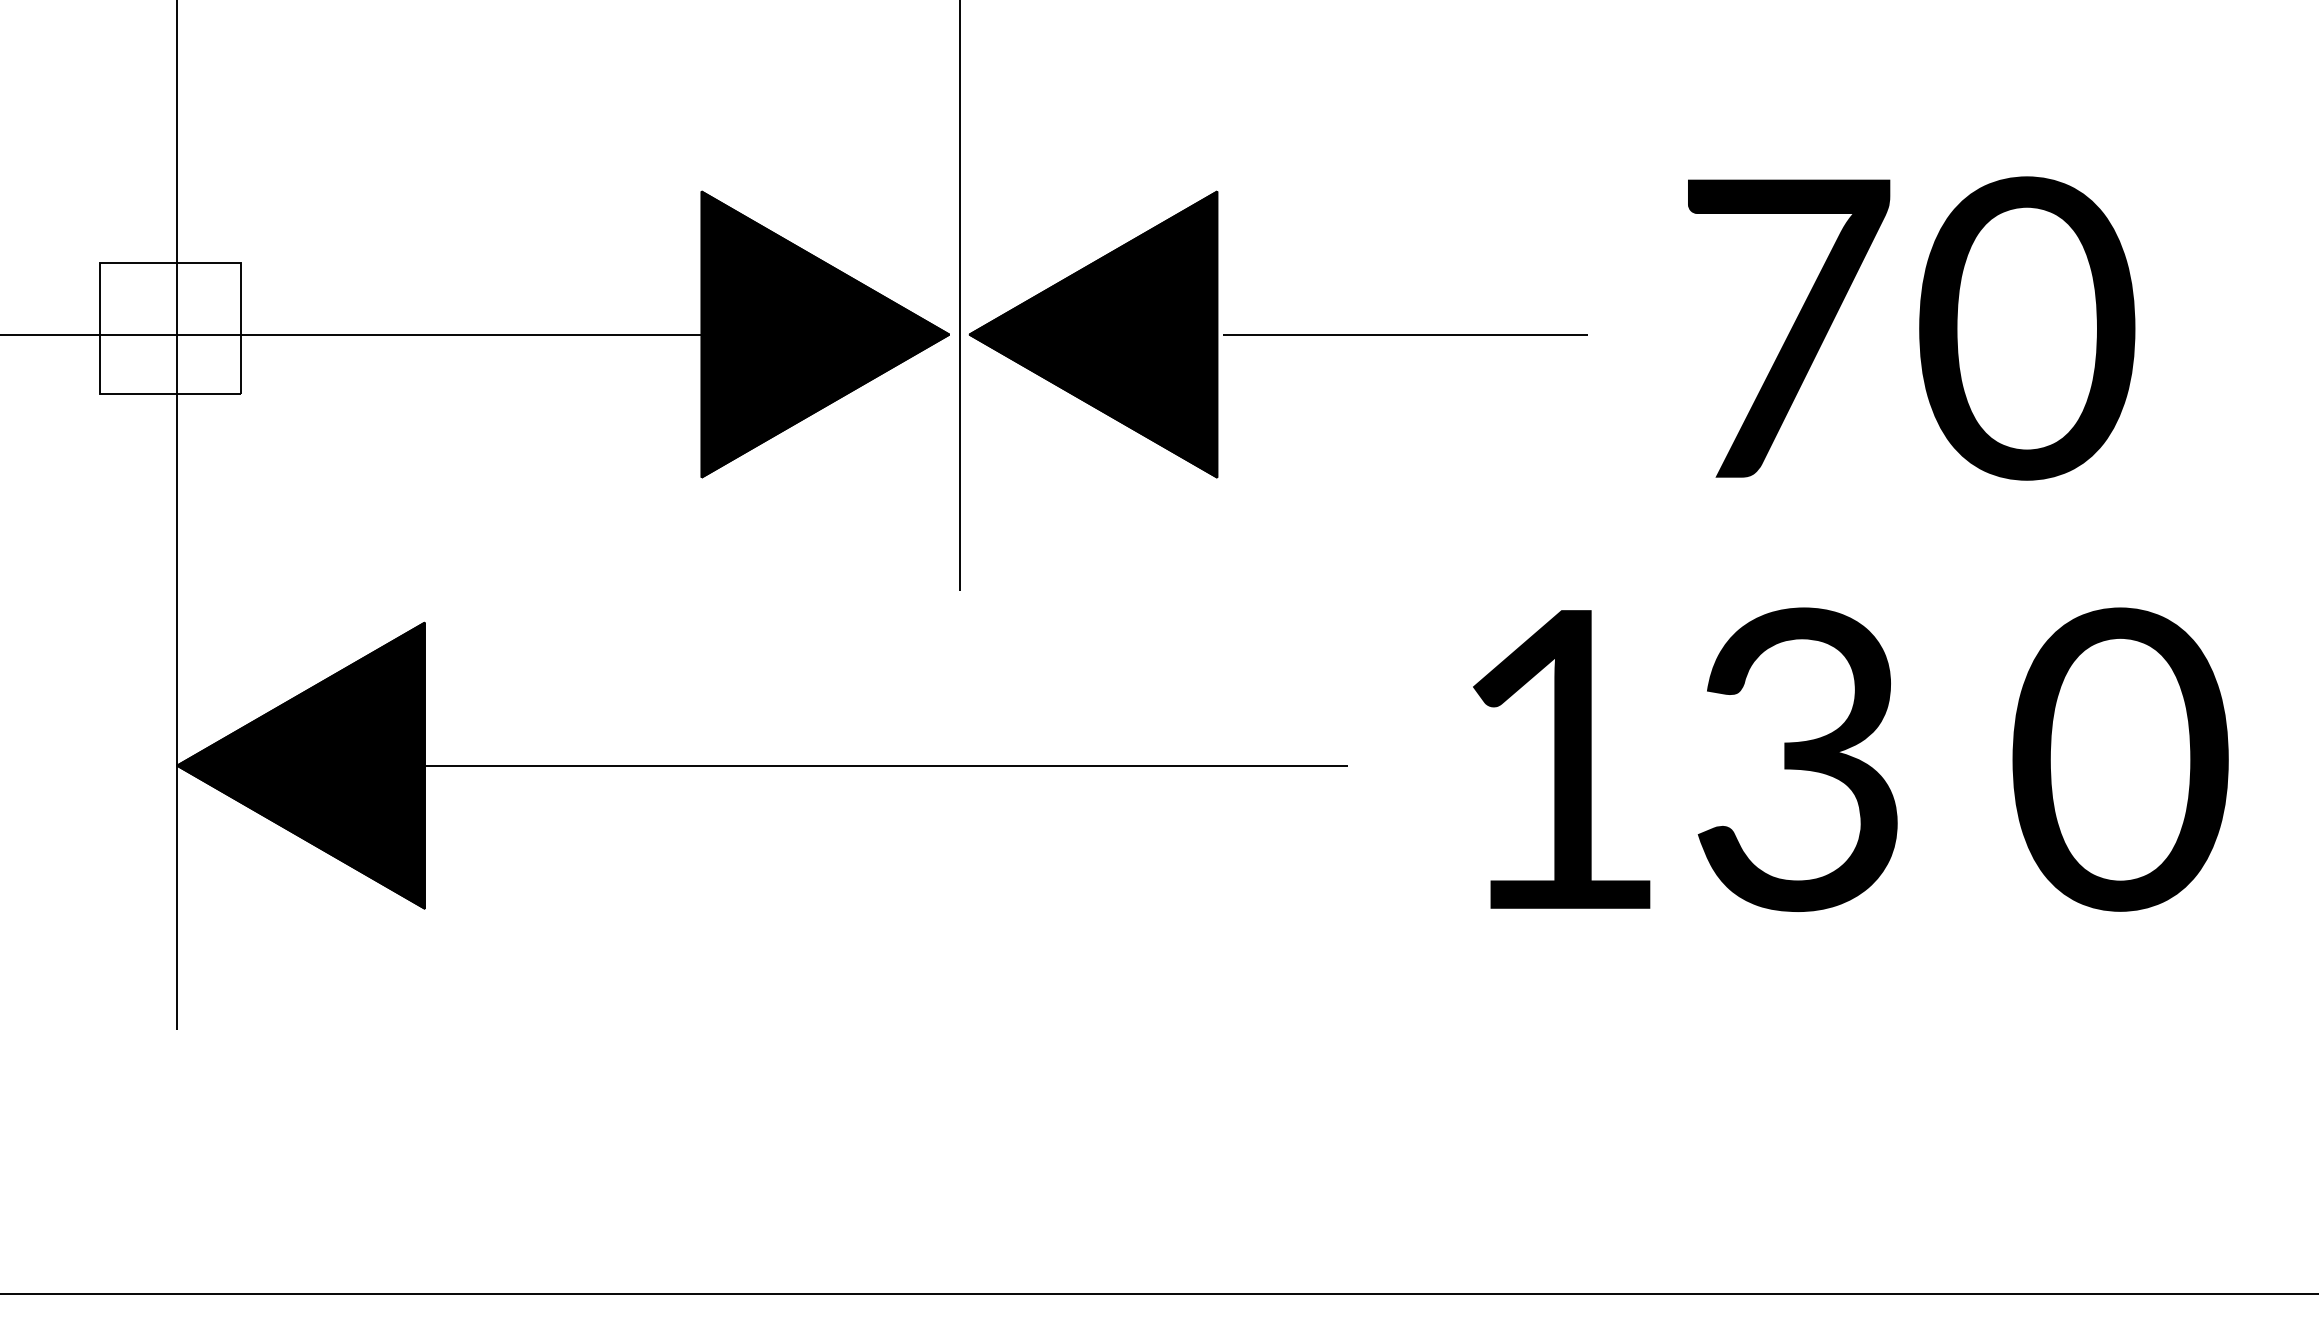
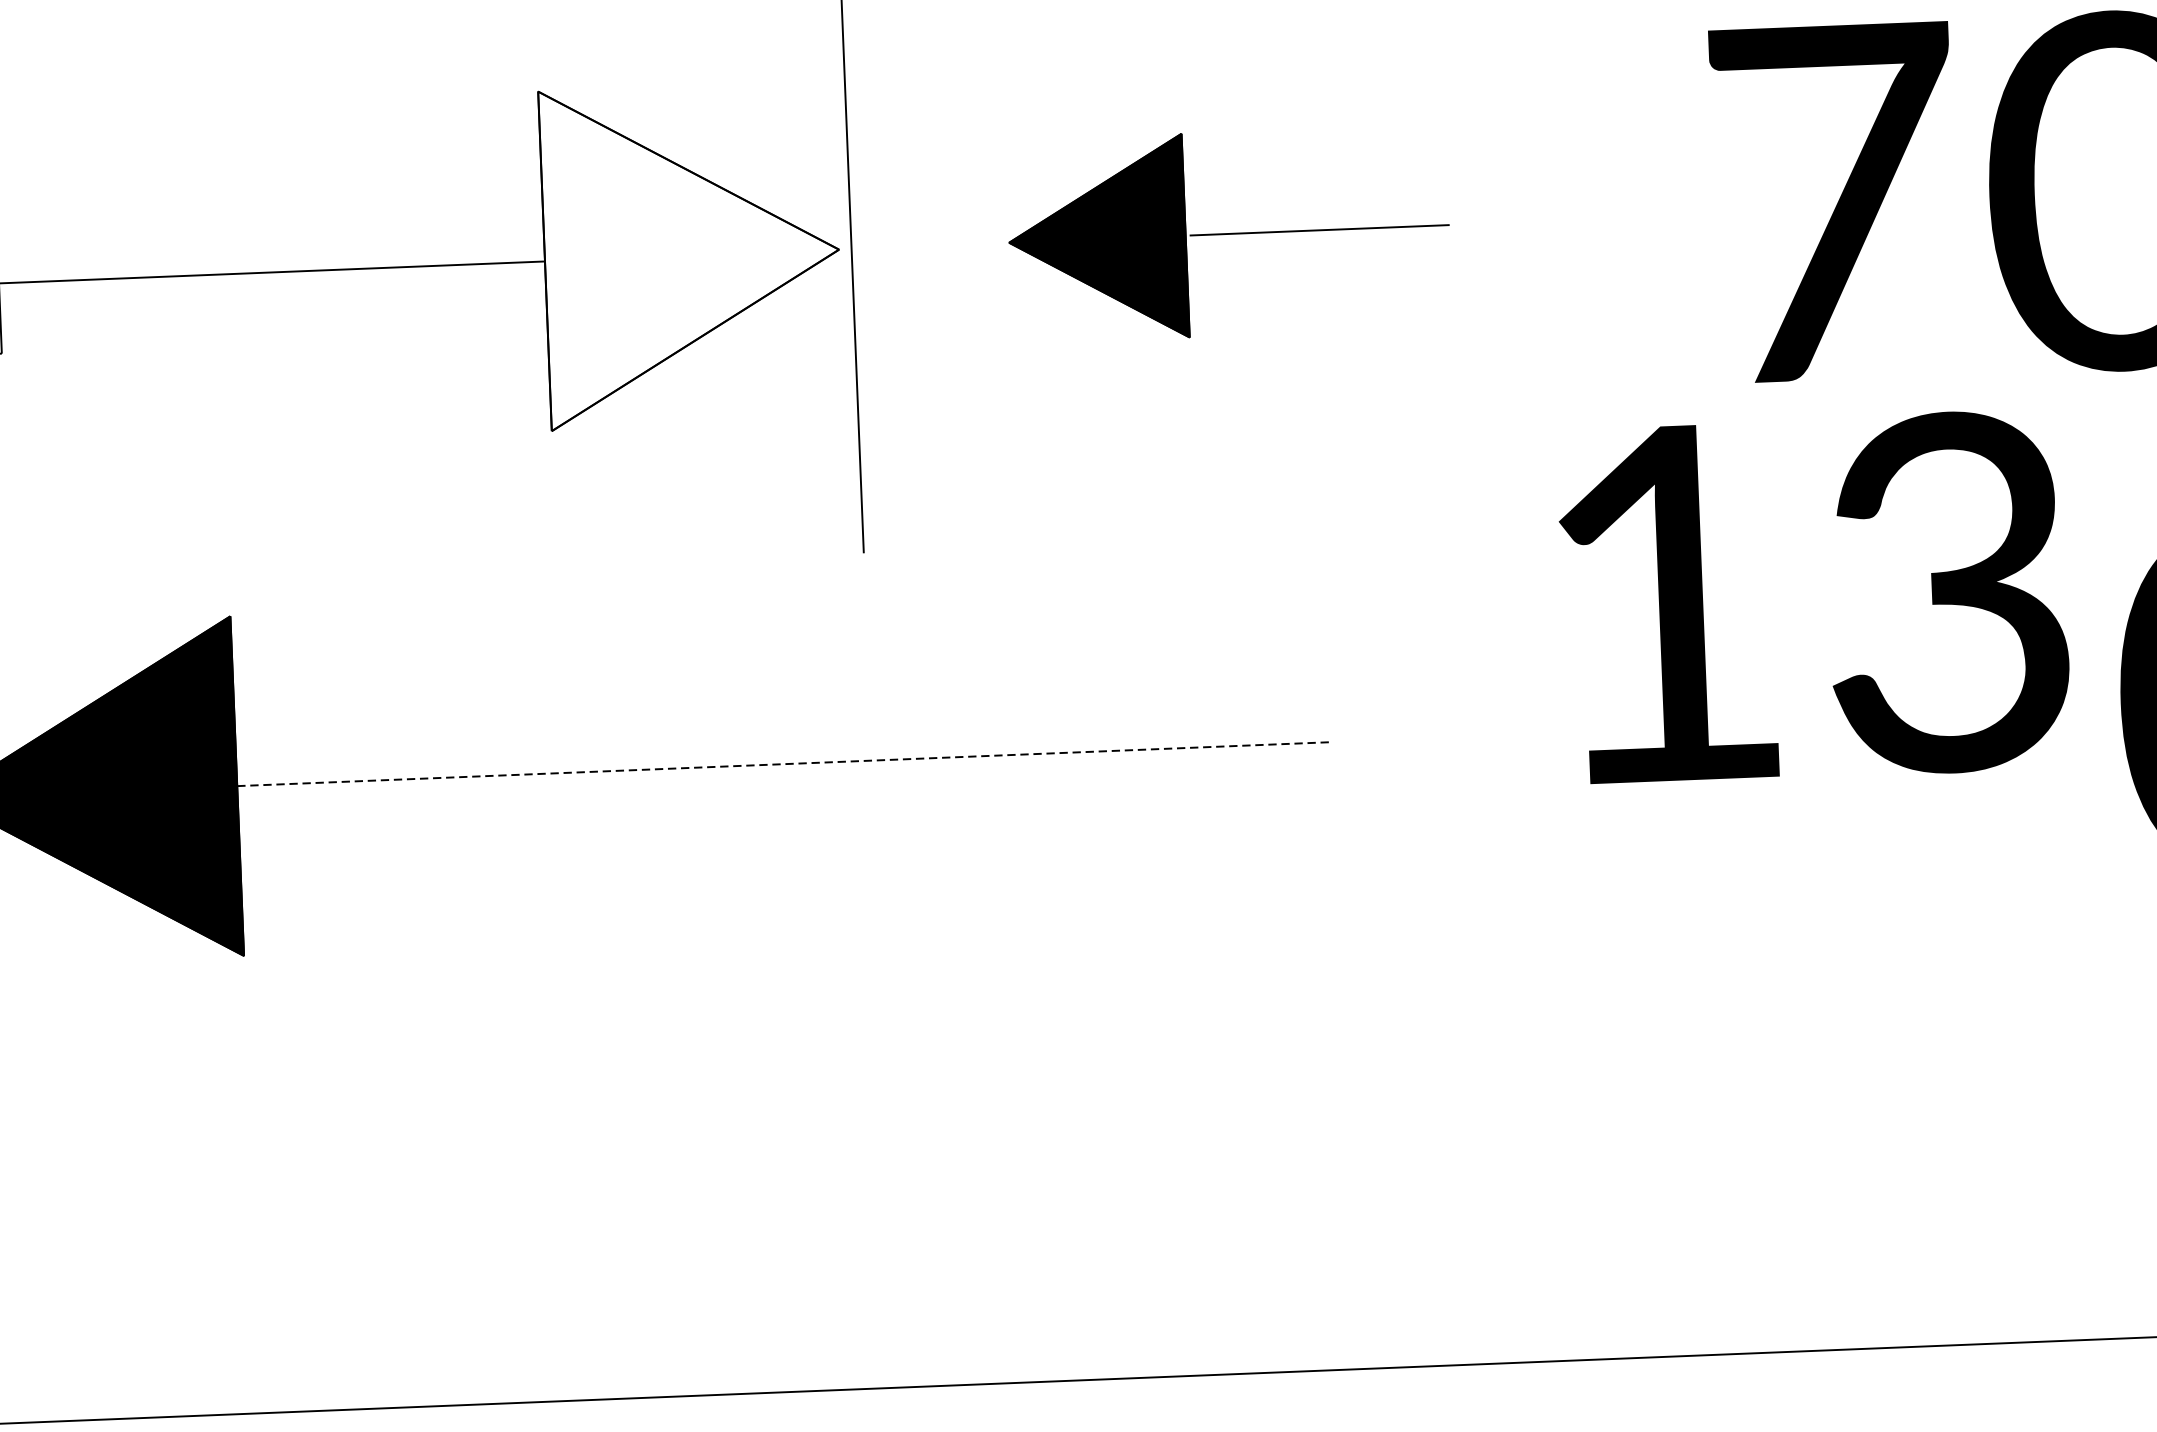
fill: (825, 334) -> (691, 255), removed
part: (1277, 334) -> (1228, 233), size x0.6
text: (1685, 759) -> (1814, 597), moved
line: (886, 765) -> (784, 763), solid -> dashed

